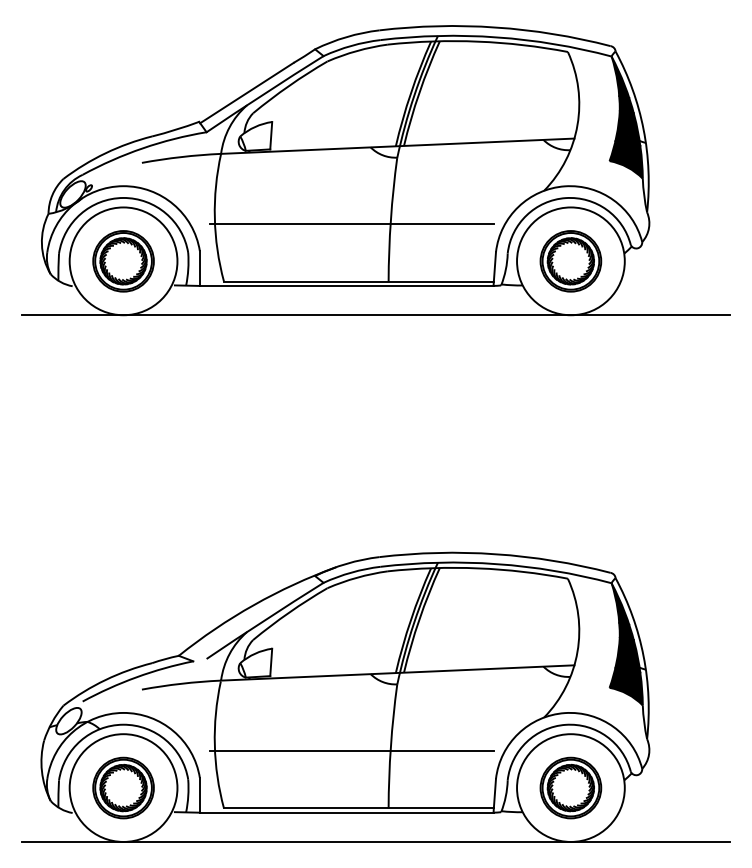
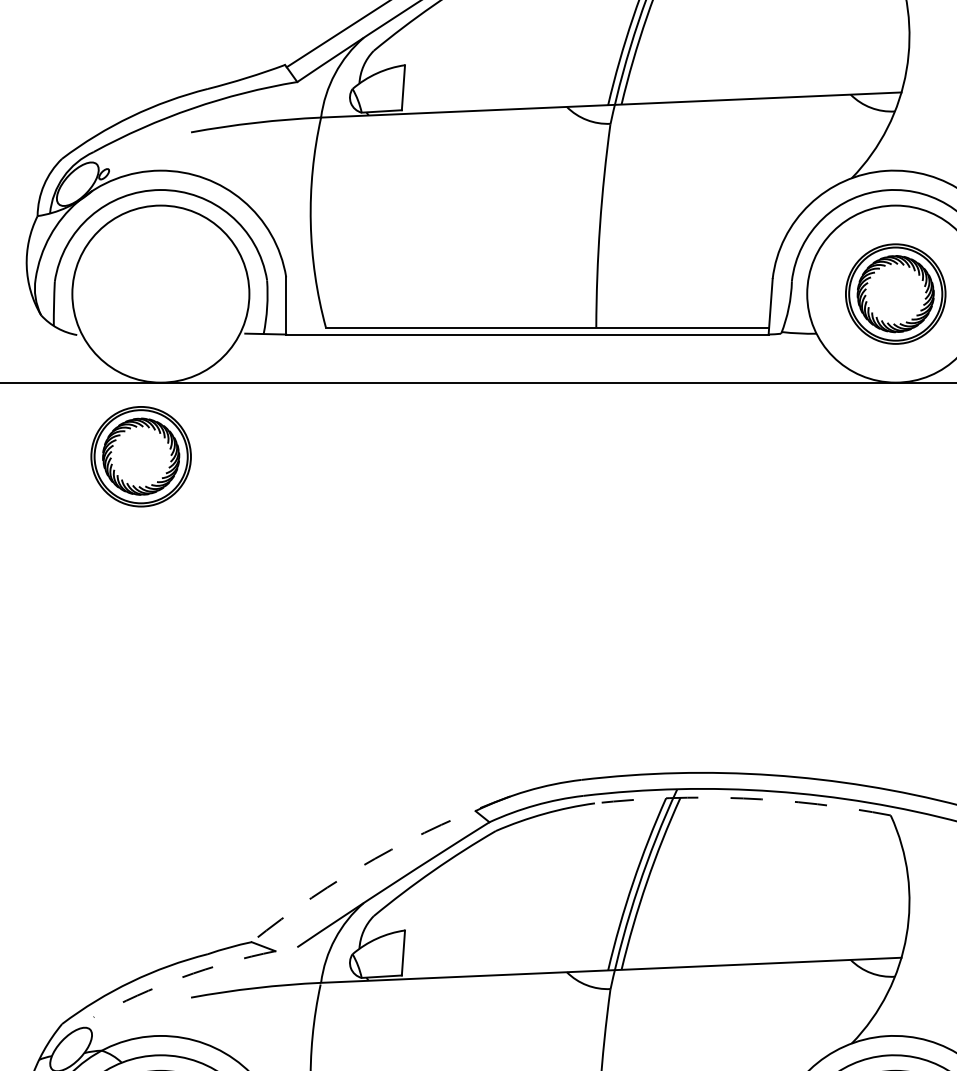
line: (351, 224) -> (535, 233), removed
part: (123, 261) -> (141, 456), moved
arc: (478, 568) -> (743, 798), solid -> dashed
arc: (253, 605) -> (374, 859), solid -> dashed
arc: (136, 677) -> (182, 977), solid -> dashed

